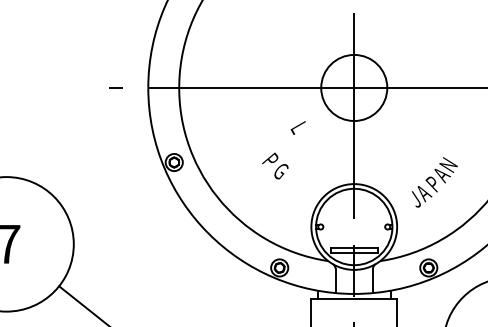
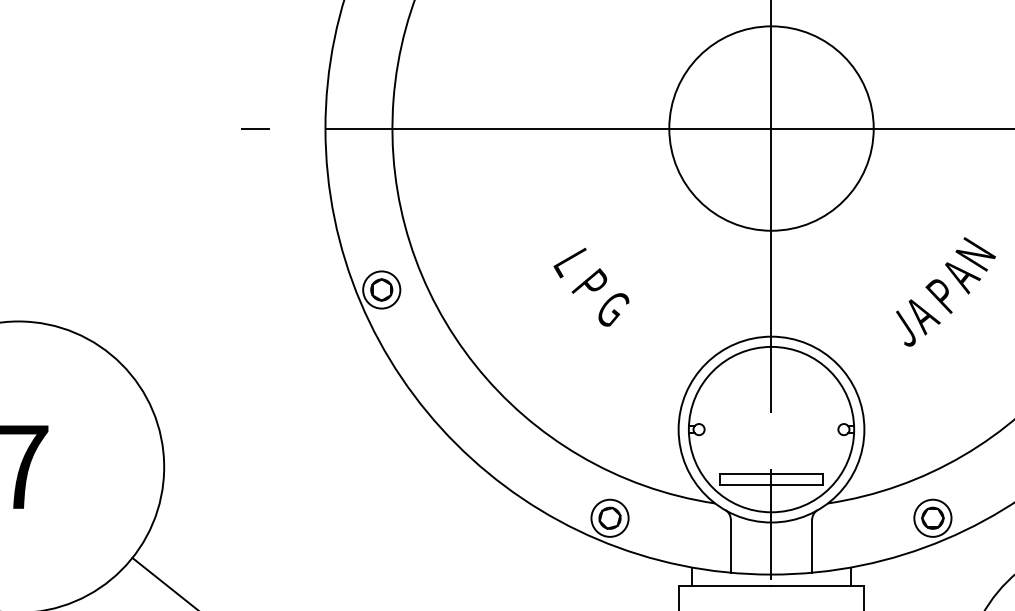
circle: (354, 87) -> (772, 127), size x1.43
text: (297, 127) -> (568, 261), moved
text: (434, 182) -> (945, 292), moved

